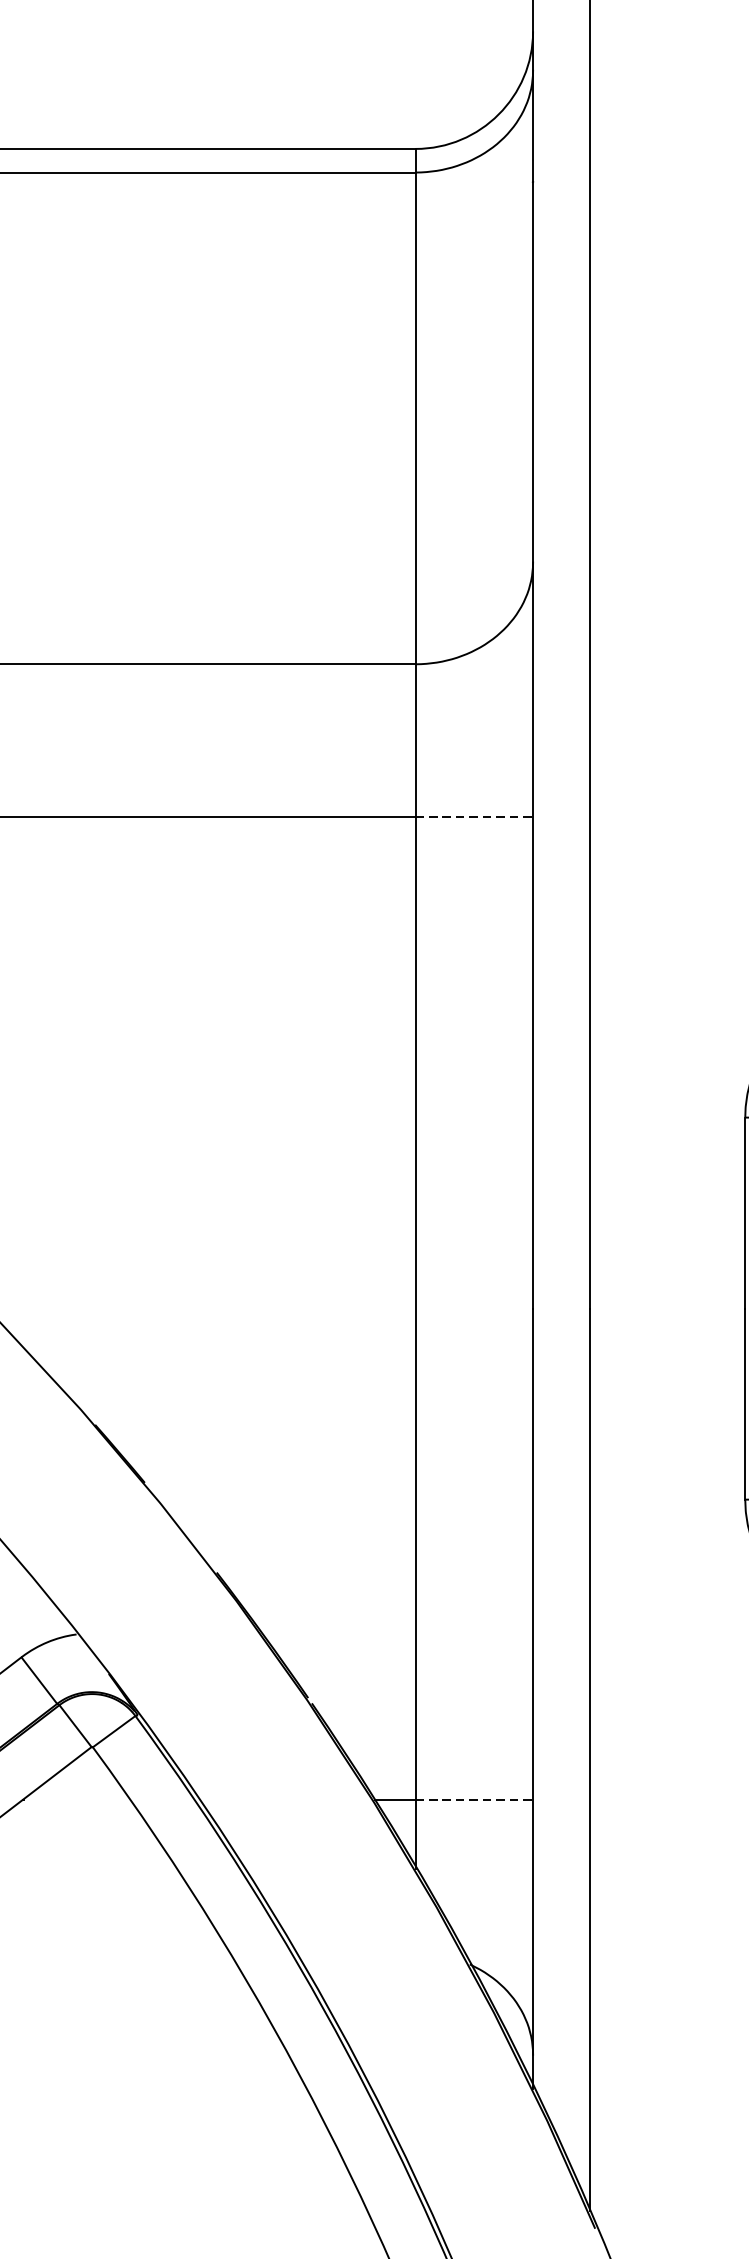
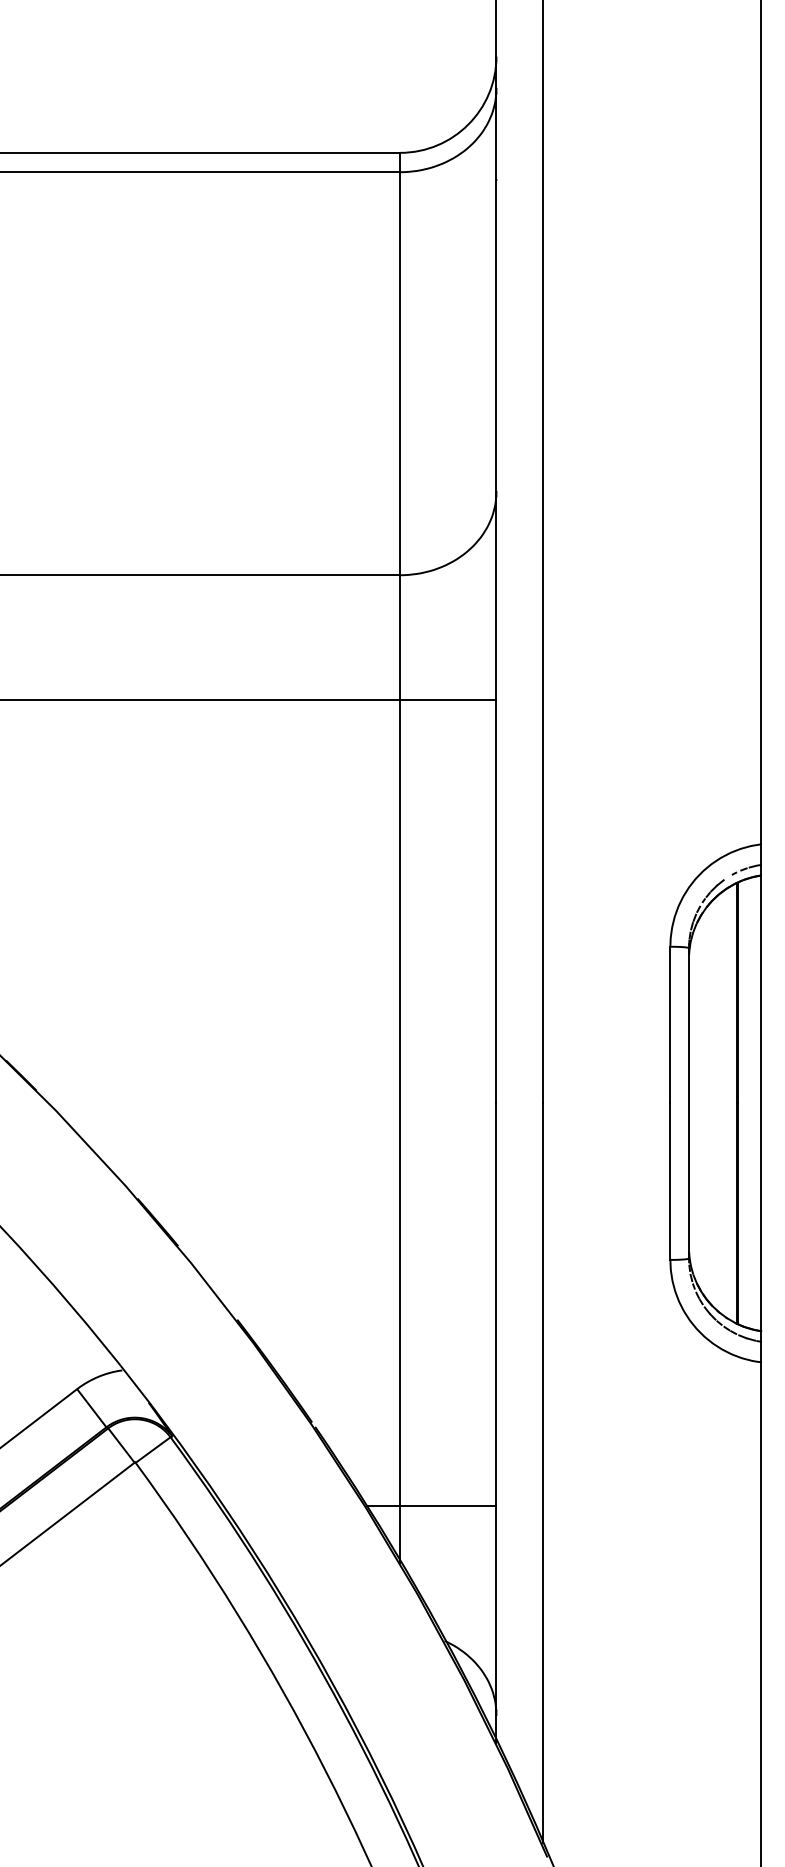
line: (474, 817) -> (448, 700), dashed -> solid
line: (474, 1800) -> (448, 1506), dashed -> solid

